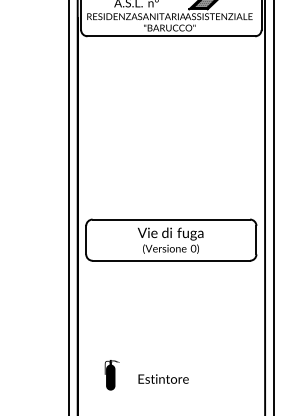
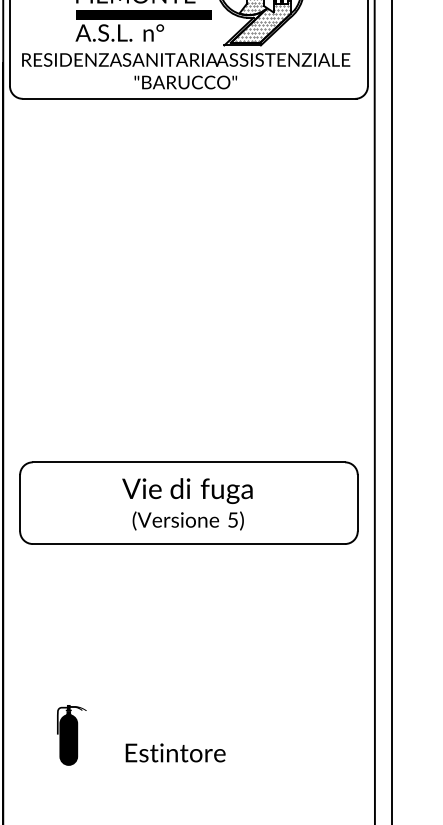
text: (193, 248) -> (232, 519), 0) -> 5)
part: (111, 375) -> (70, 735), moved
text: (163, 378) -> (175, 751), moved

